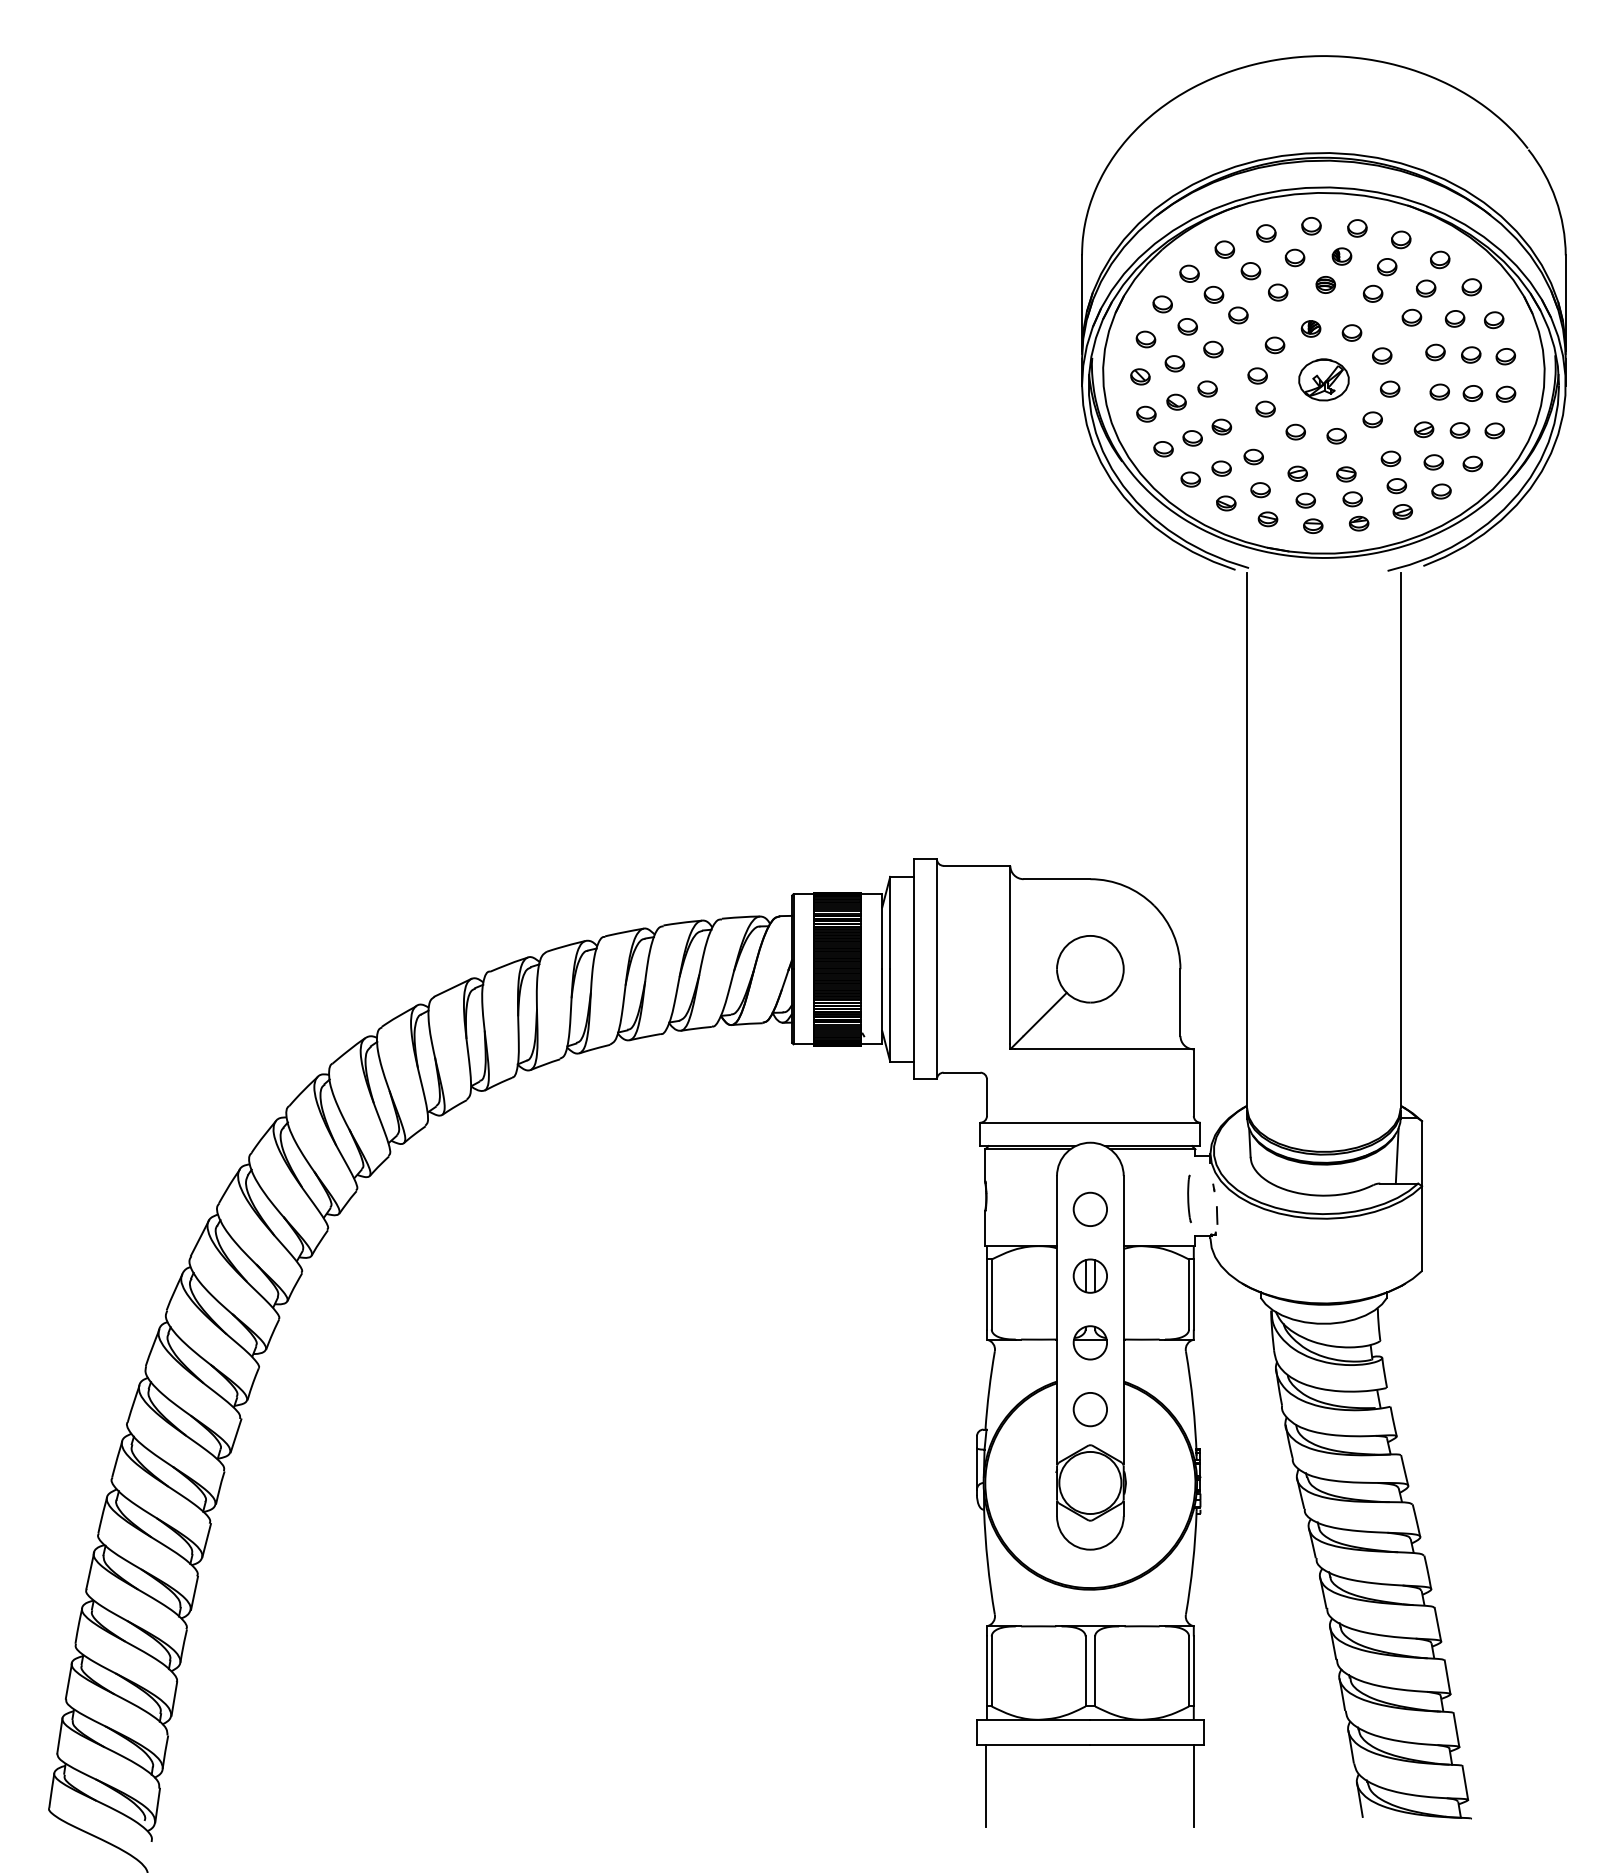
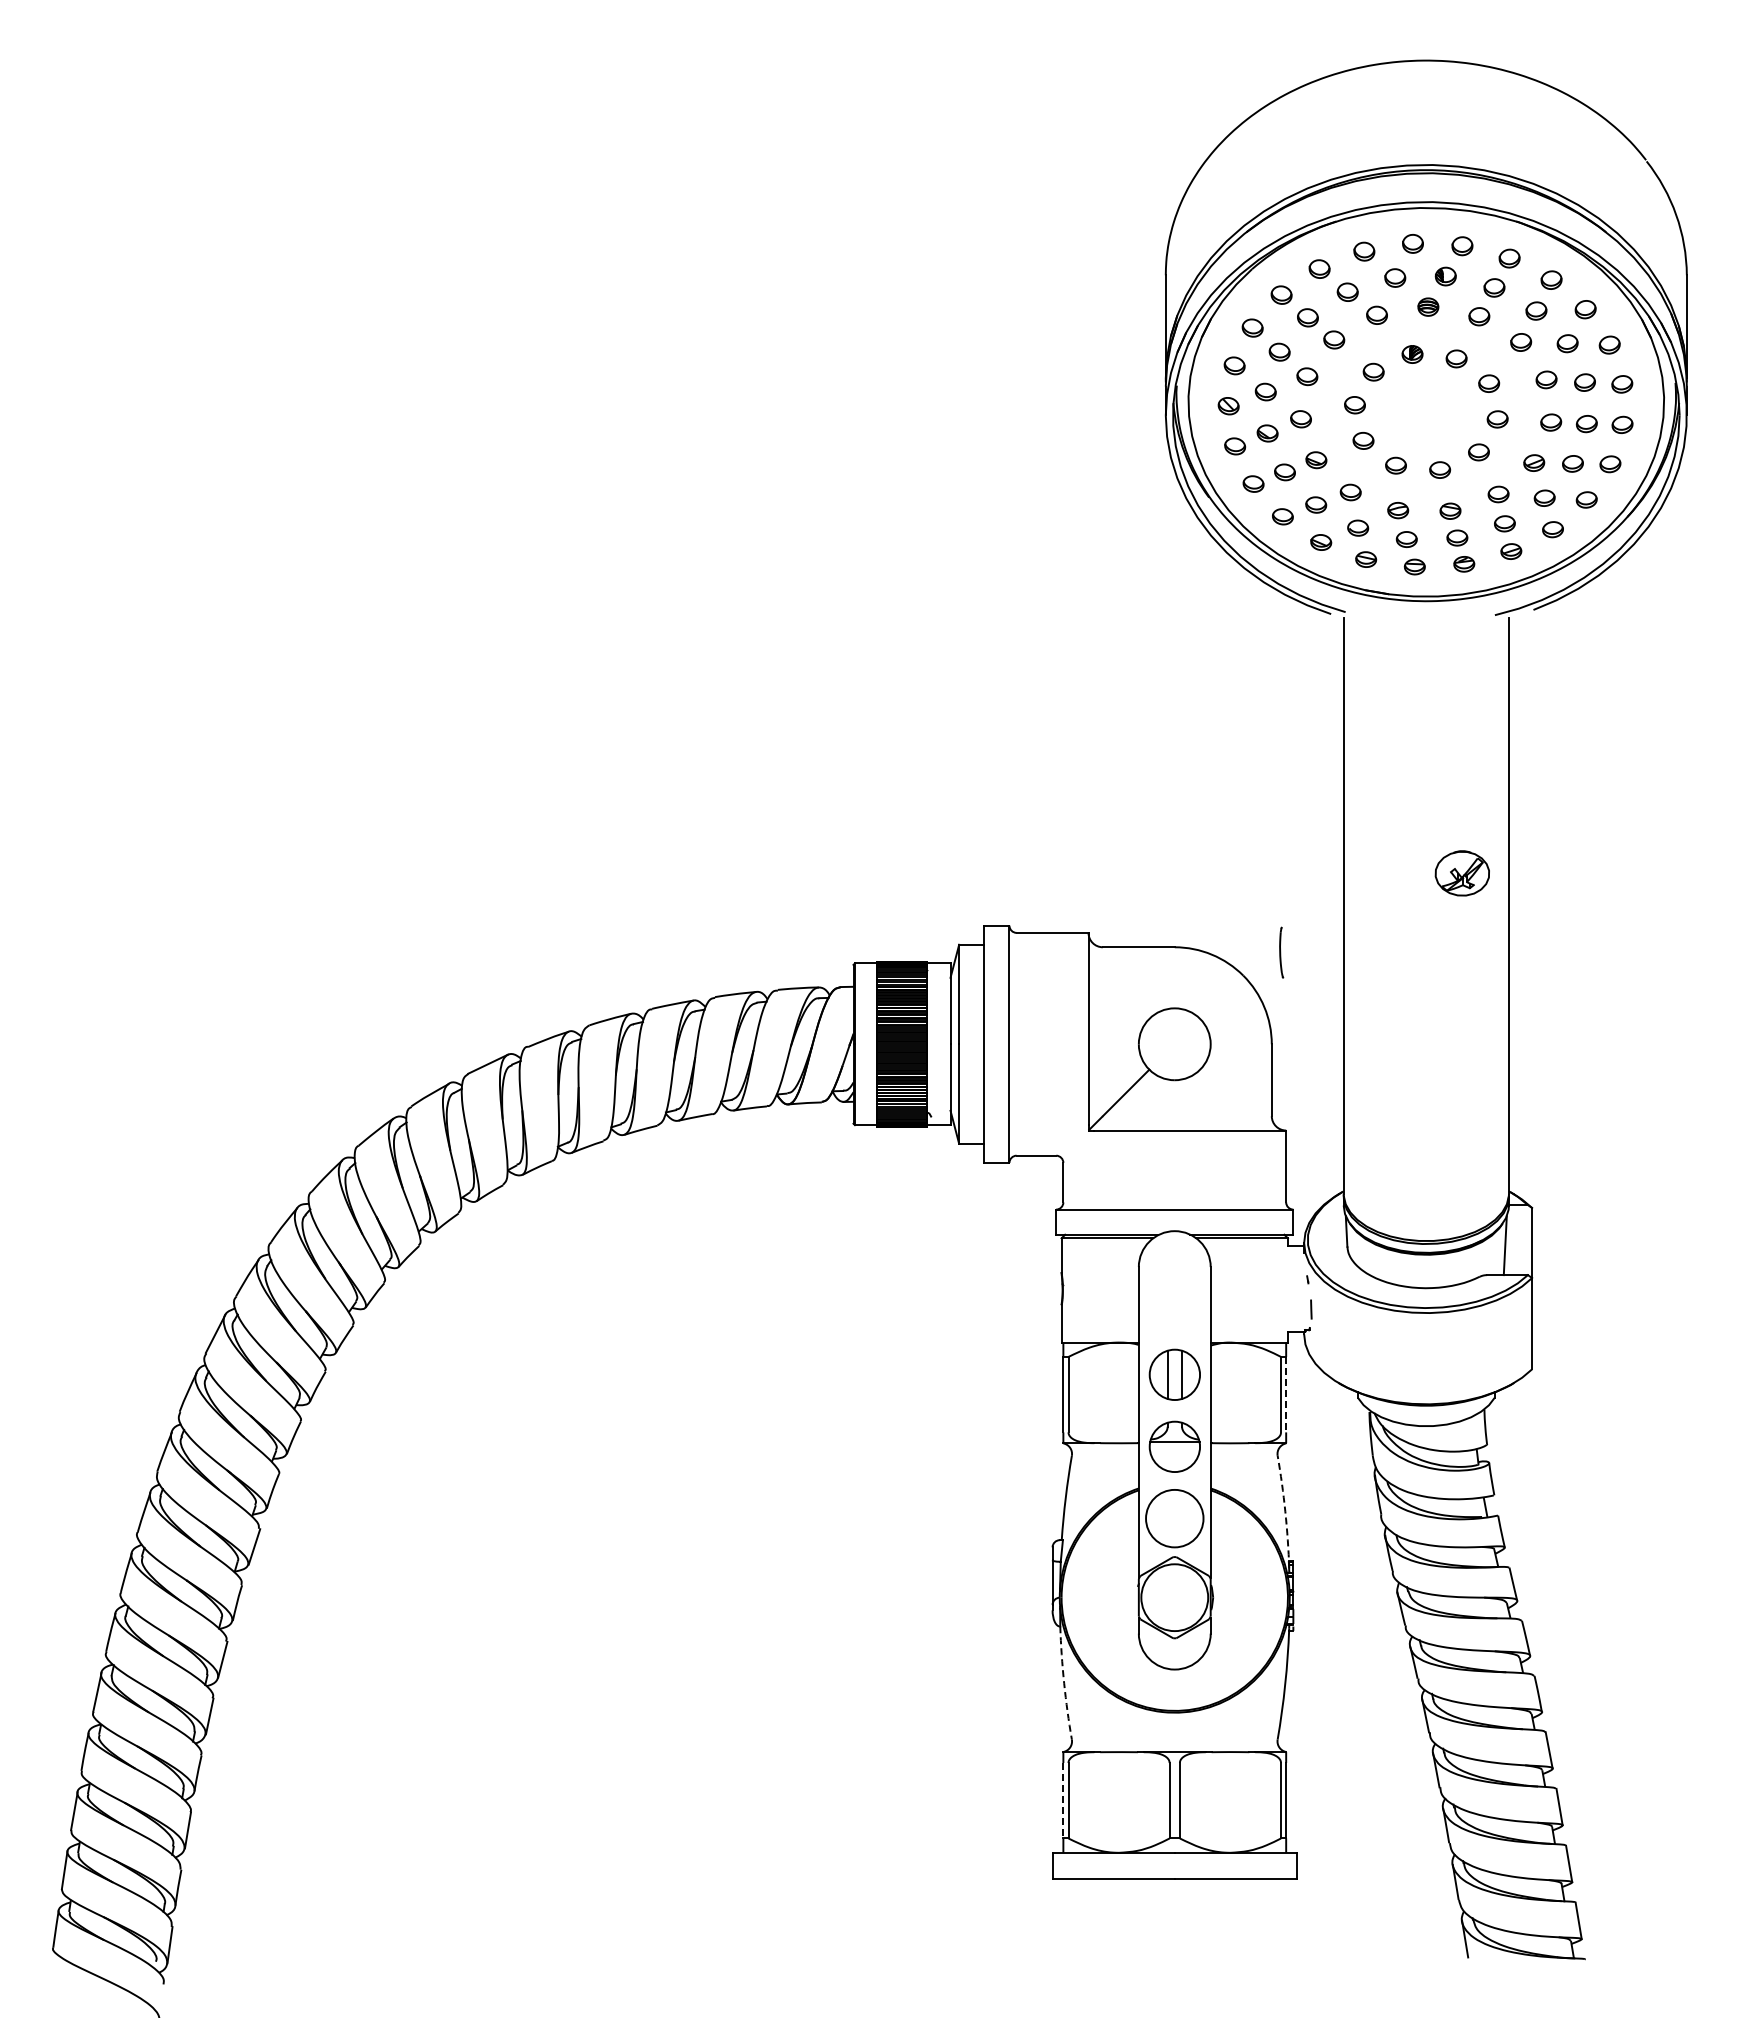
part: (1323, 379) -> (1461, 873), moved
part: (1189, 1198) -> (1281, 952), moved
circle: (1090, 1208) -> (1174, 1302), removed
part: (1090, 1275) -> (1174, 1374), size x1.4
line: (1194, 1294) -> (1286, 1394), solid -> dashed
part: (1090, 1342) -> (1174, 1446), size x1.4
arc: (1193, 1402) -> (1285, 1511), solid -> dashed
circle: (1090, 1409) -> (1174, 1518), size x1.6
arc: (988, 1562) -> (1064, 1683), solid -> dashed
line: (987, 1671) -> (1063, 1800), solid -> dashed
line: (986, 1785) -> (1062, 1923), removed
line: (1194, 1785) -> (1286, 1923), removed

